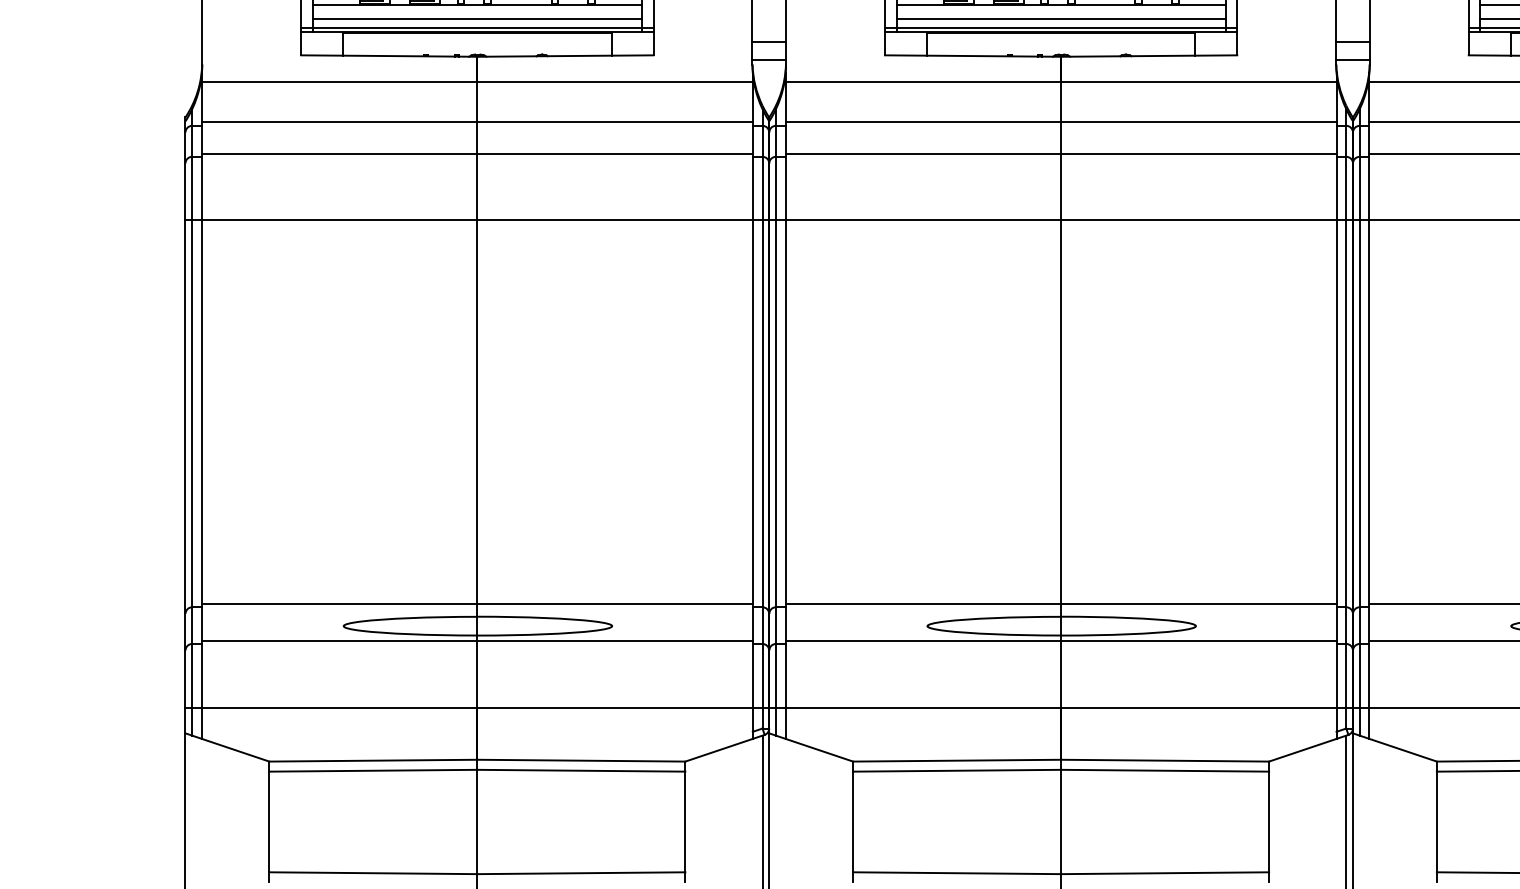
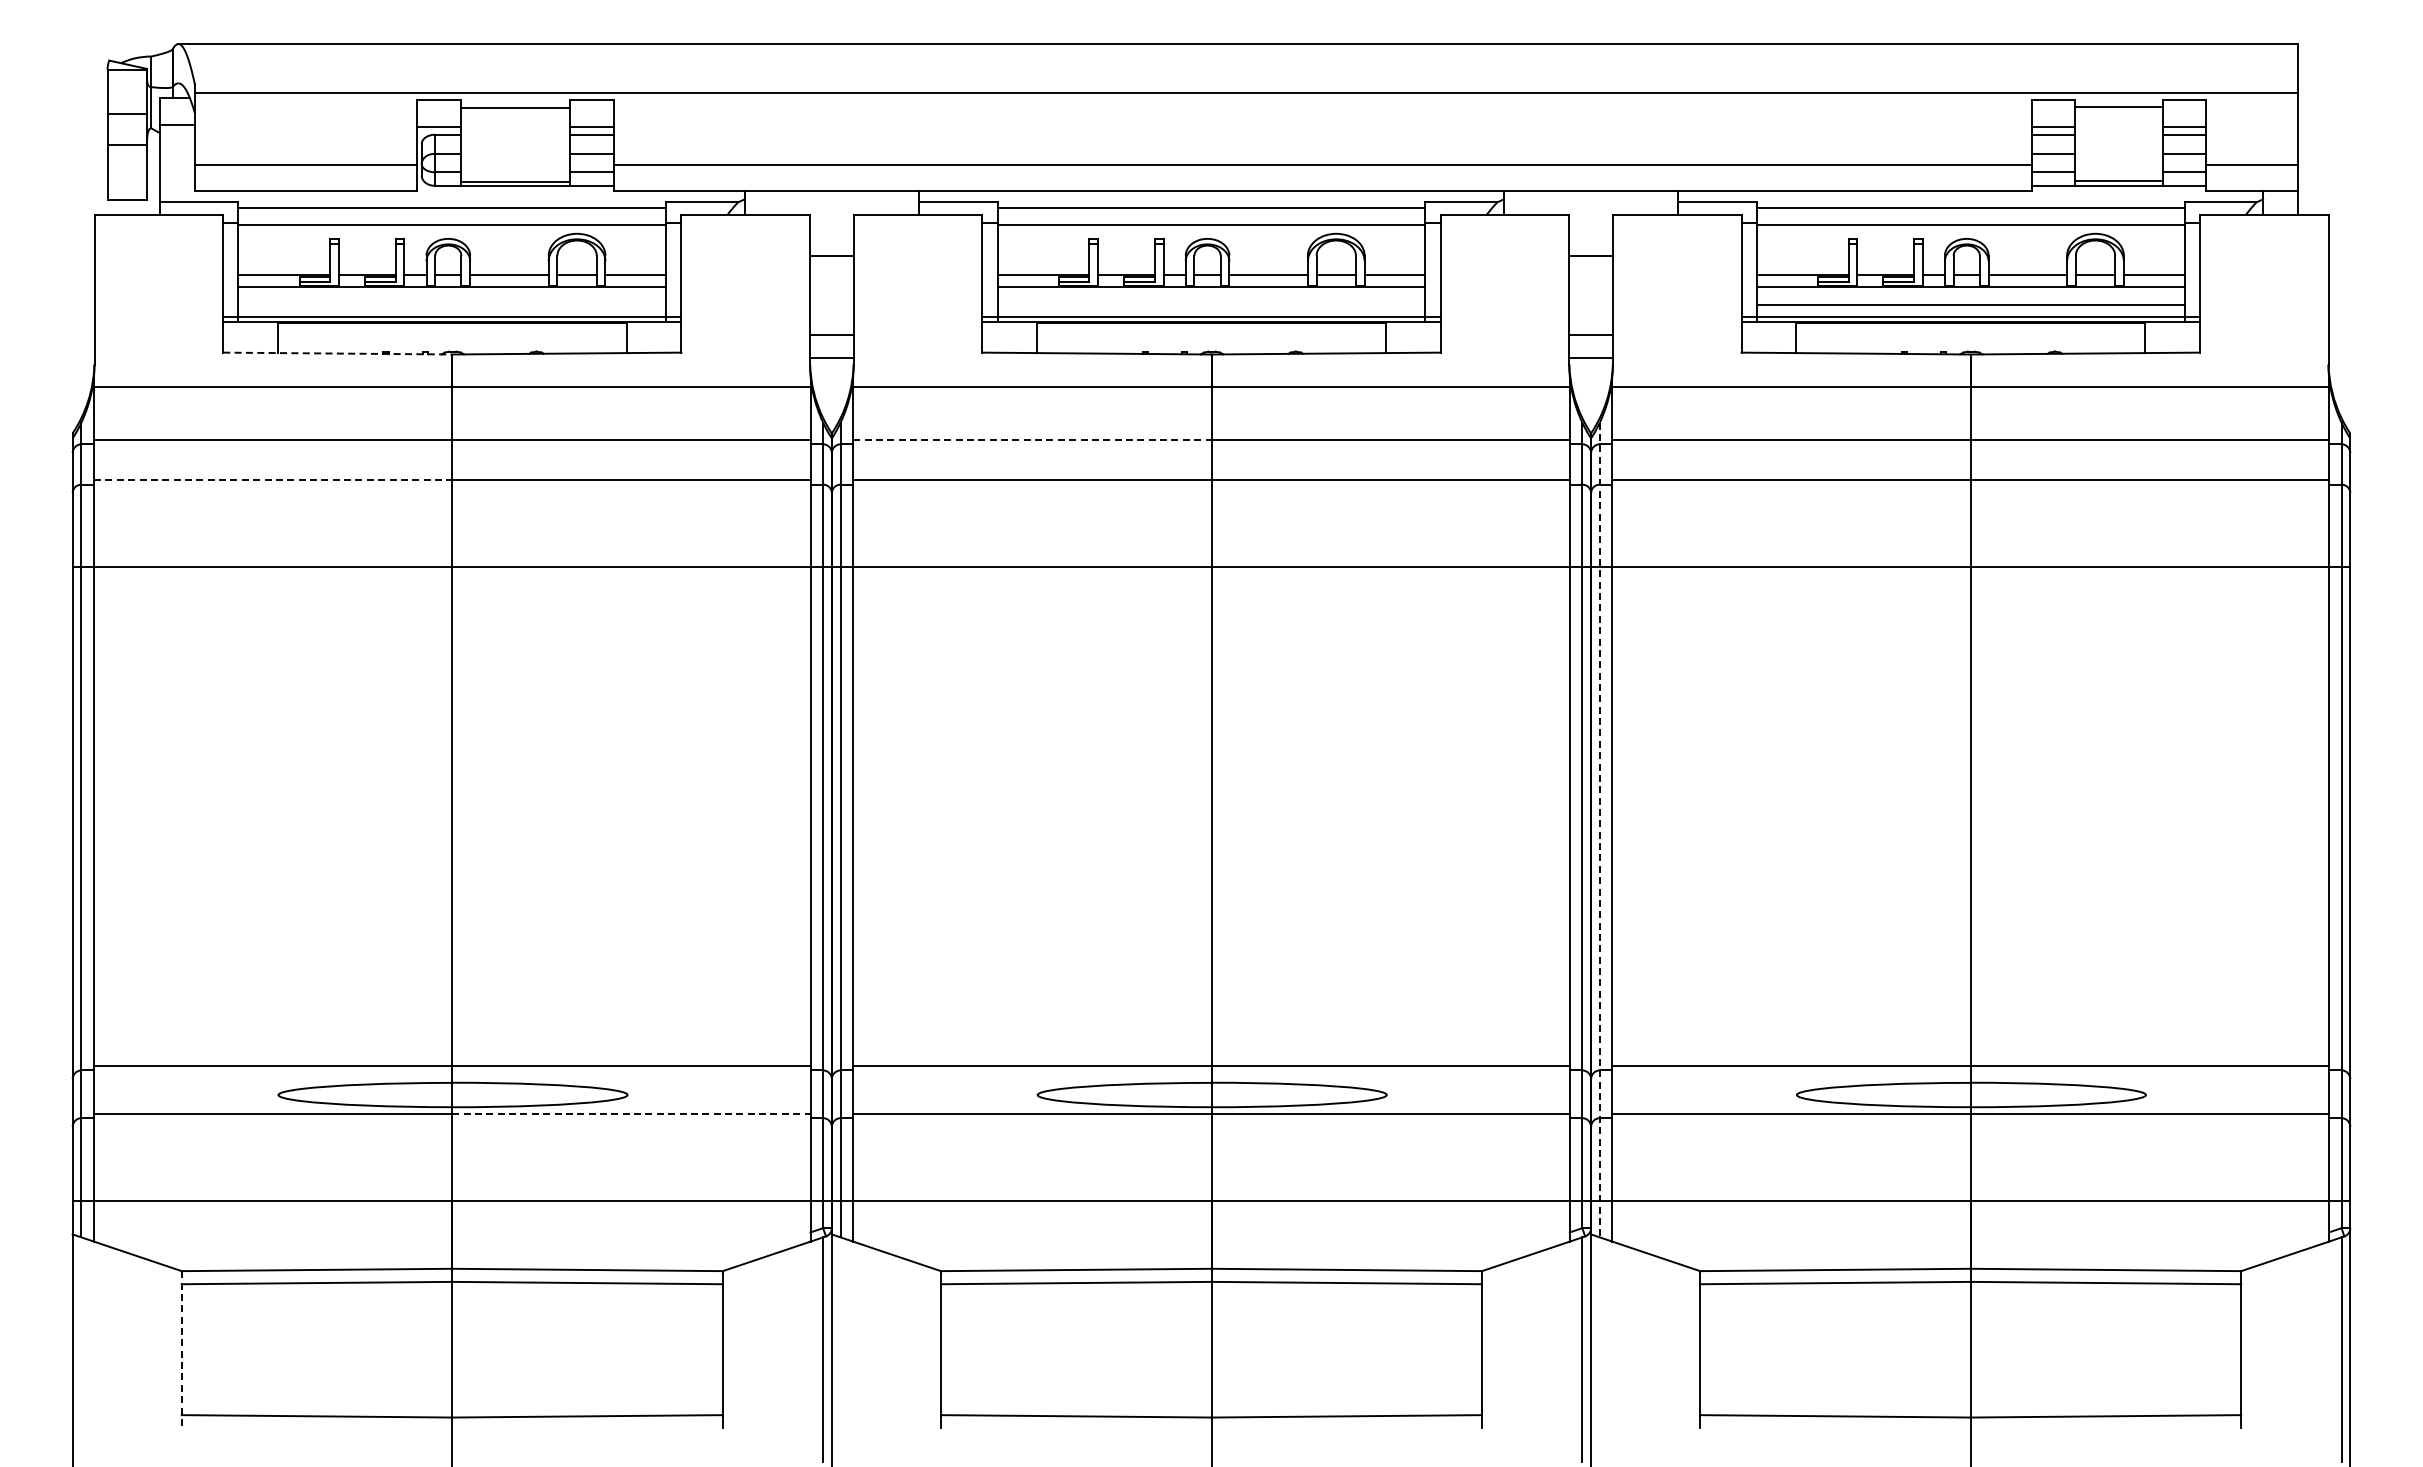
line: (477, 19) -> (452, 305), removed
line: (1061, 19) -> (1211, 305), removed
line: (389, 56) -> (337, 353), solid -> dashed
line: (923, 122) -> (1032, 439), solid -> dashed
line: (339, 153) -> (273, 480), solid -> dashed
line: (1359, 422) -> (1599, 830), solid -> dashed
line: (615, 640) -> (631, 1113), solid -> dashed
line: (269, 821) -> (181, 1349), solid -> dashed

